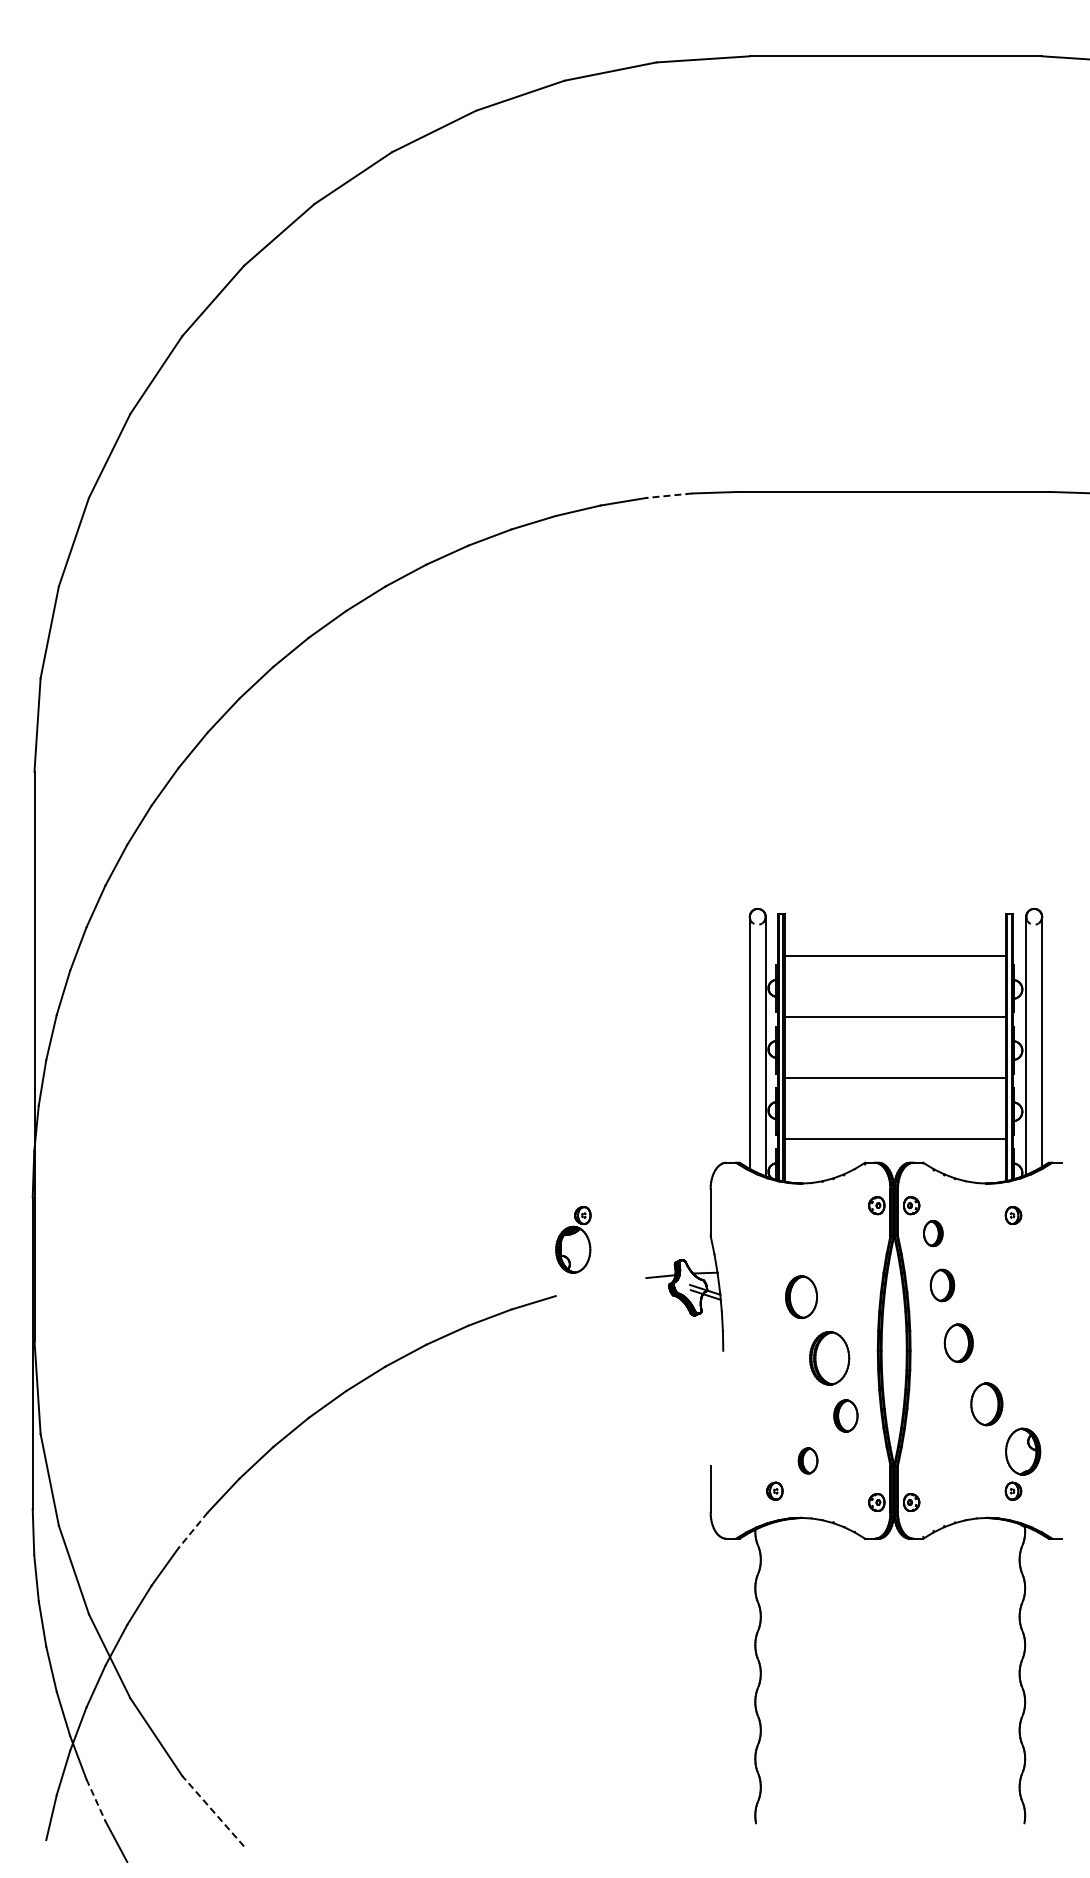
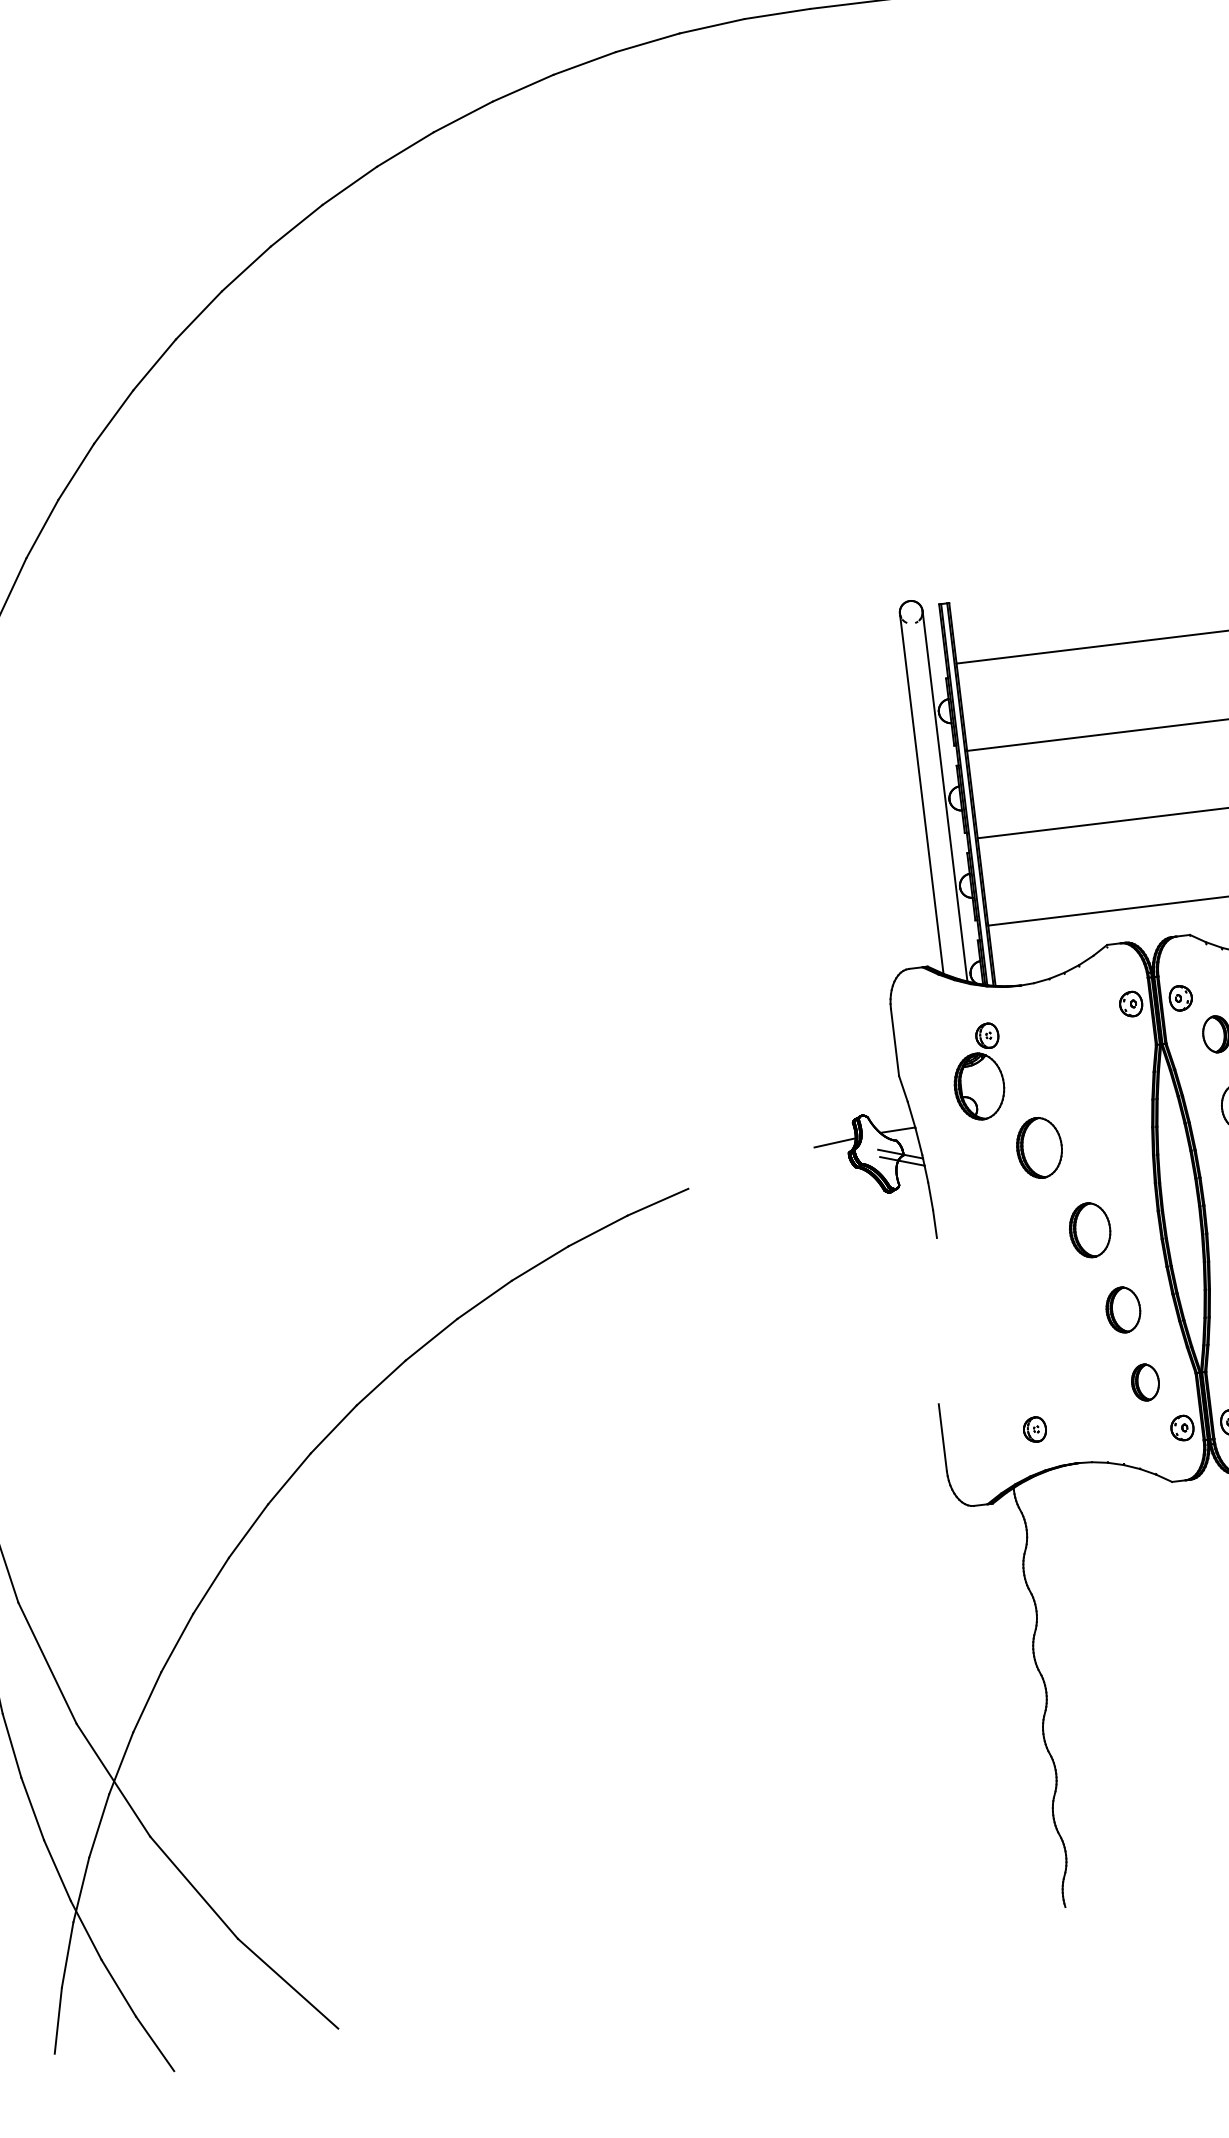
line: (668, 495) -> (710, 26), dashed -> solid
part: (573, 1239) -> (978, 1071), moved
part: (829, 1357) -> (1089, 1229), size x0.71
part: (807, 1460) -> (1144, 1382), moved
line: (192, 1530) -> (210, 1586), dashed -> solid
line: (96, 1800) -> (119, 1988), dashed -> solid
line: (213, 1811) -> (288, 1984), dashed -> solid

